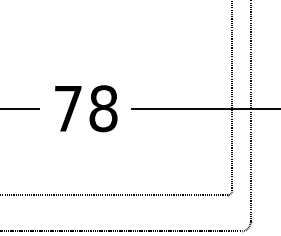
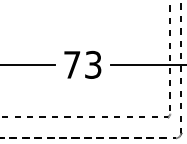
text: (103, 108) -> (93, 64), 78 -> 73

